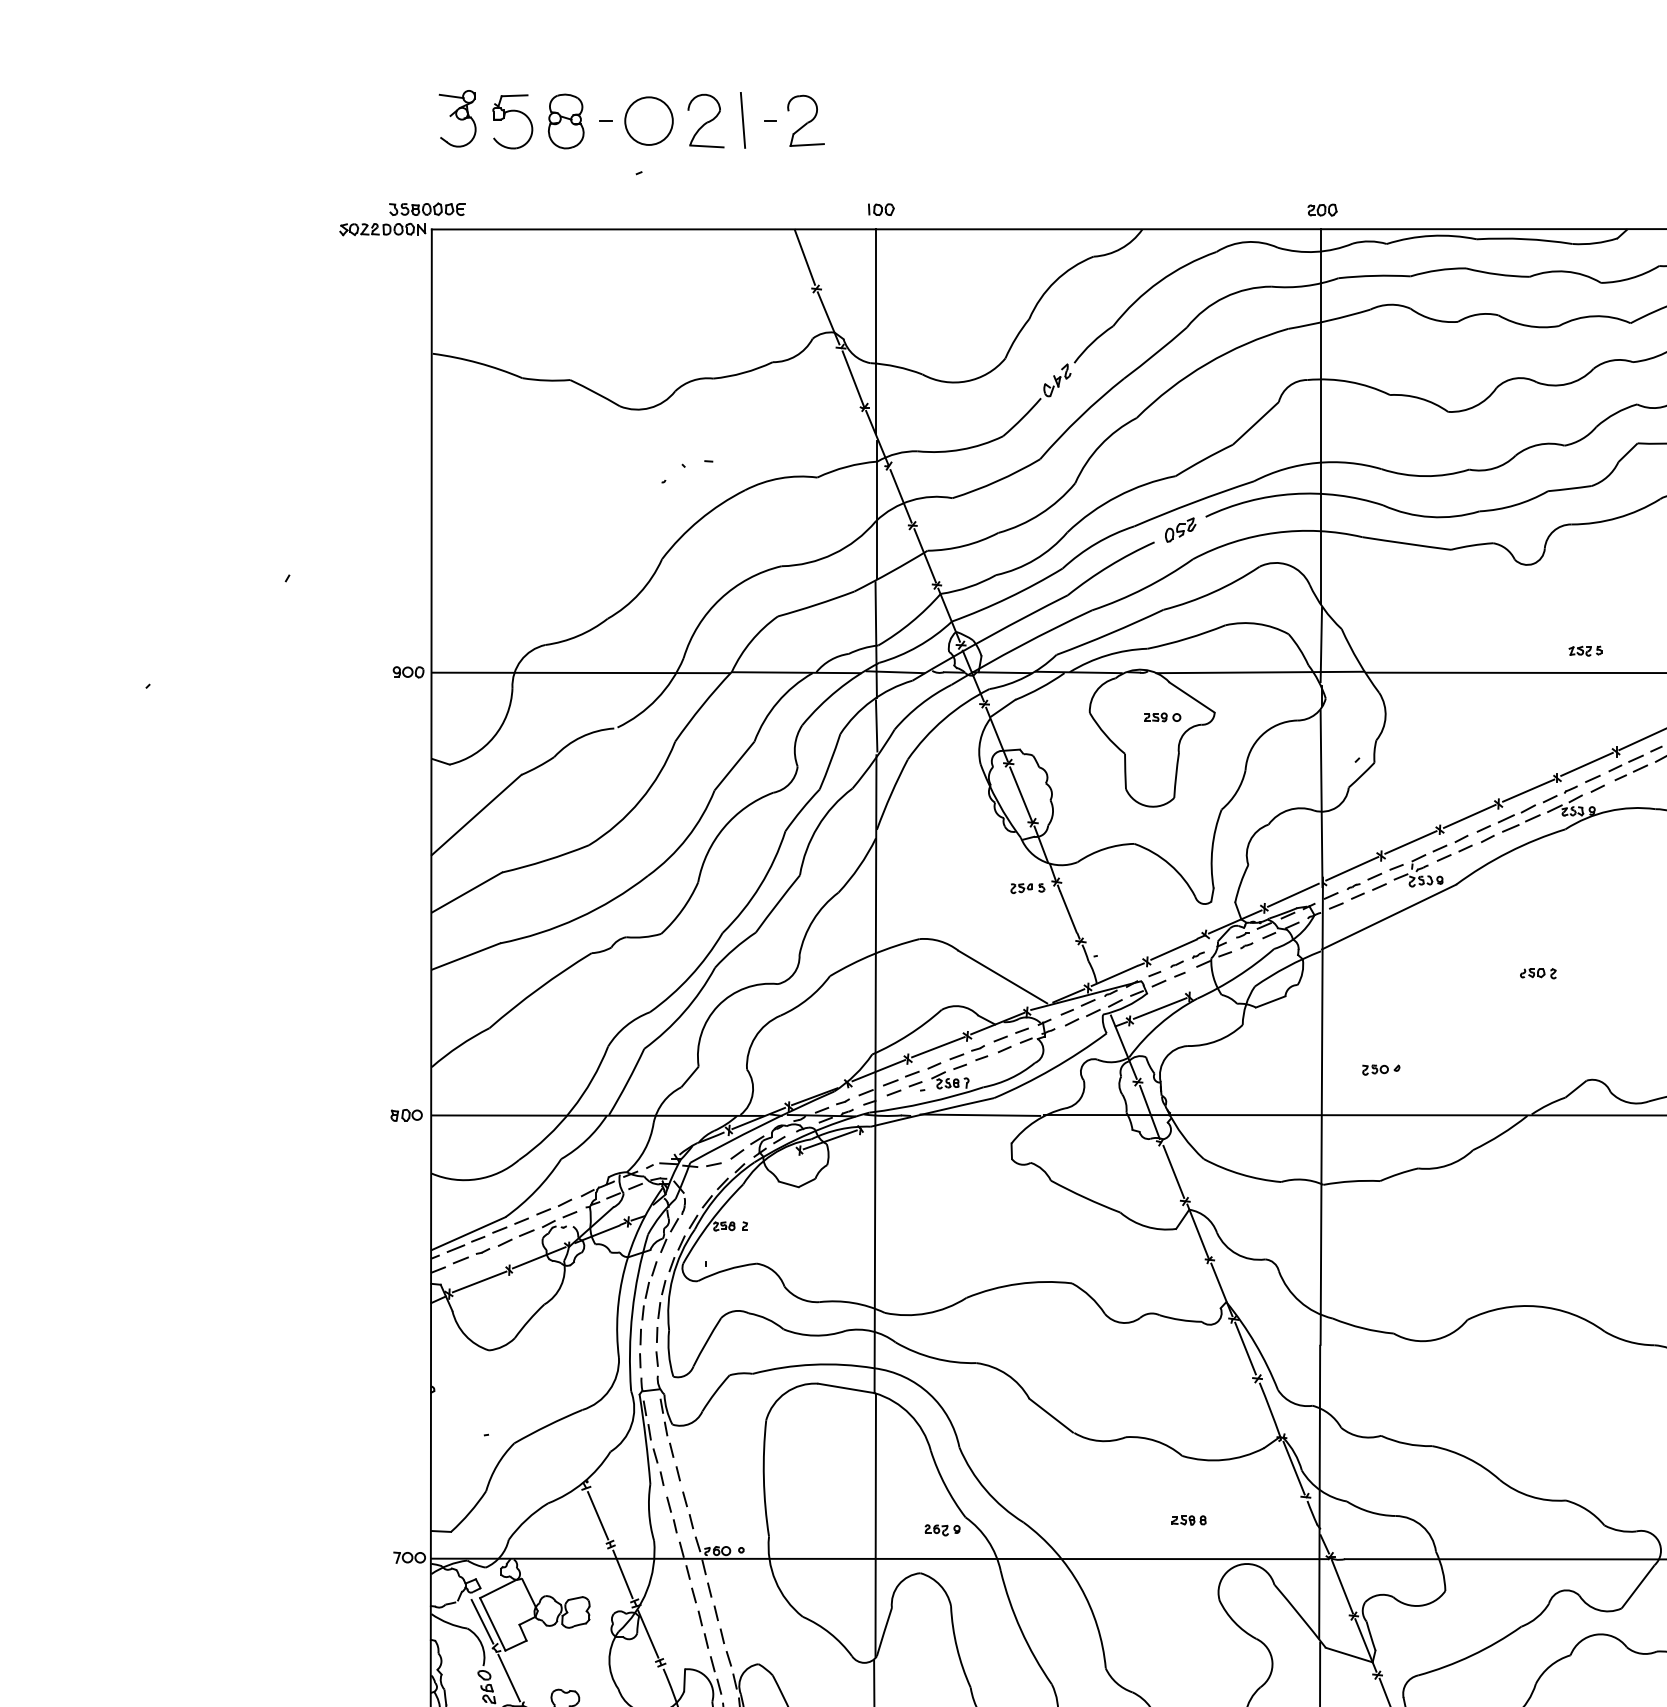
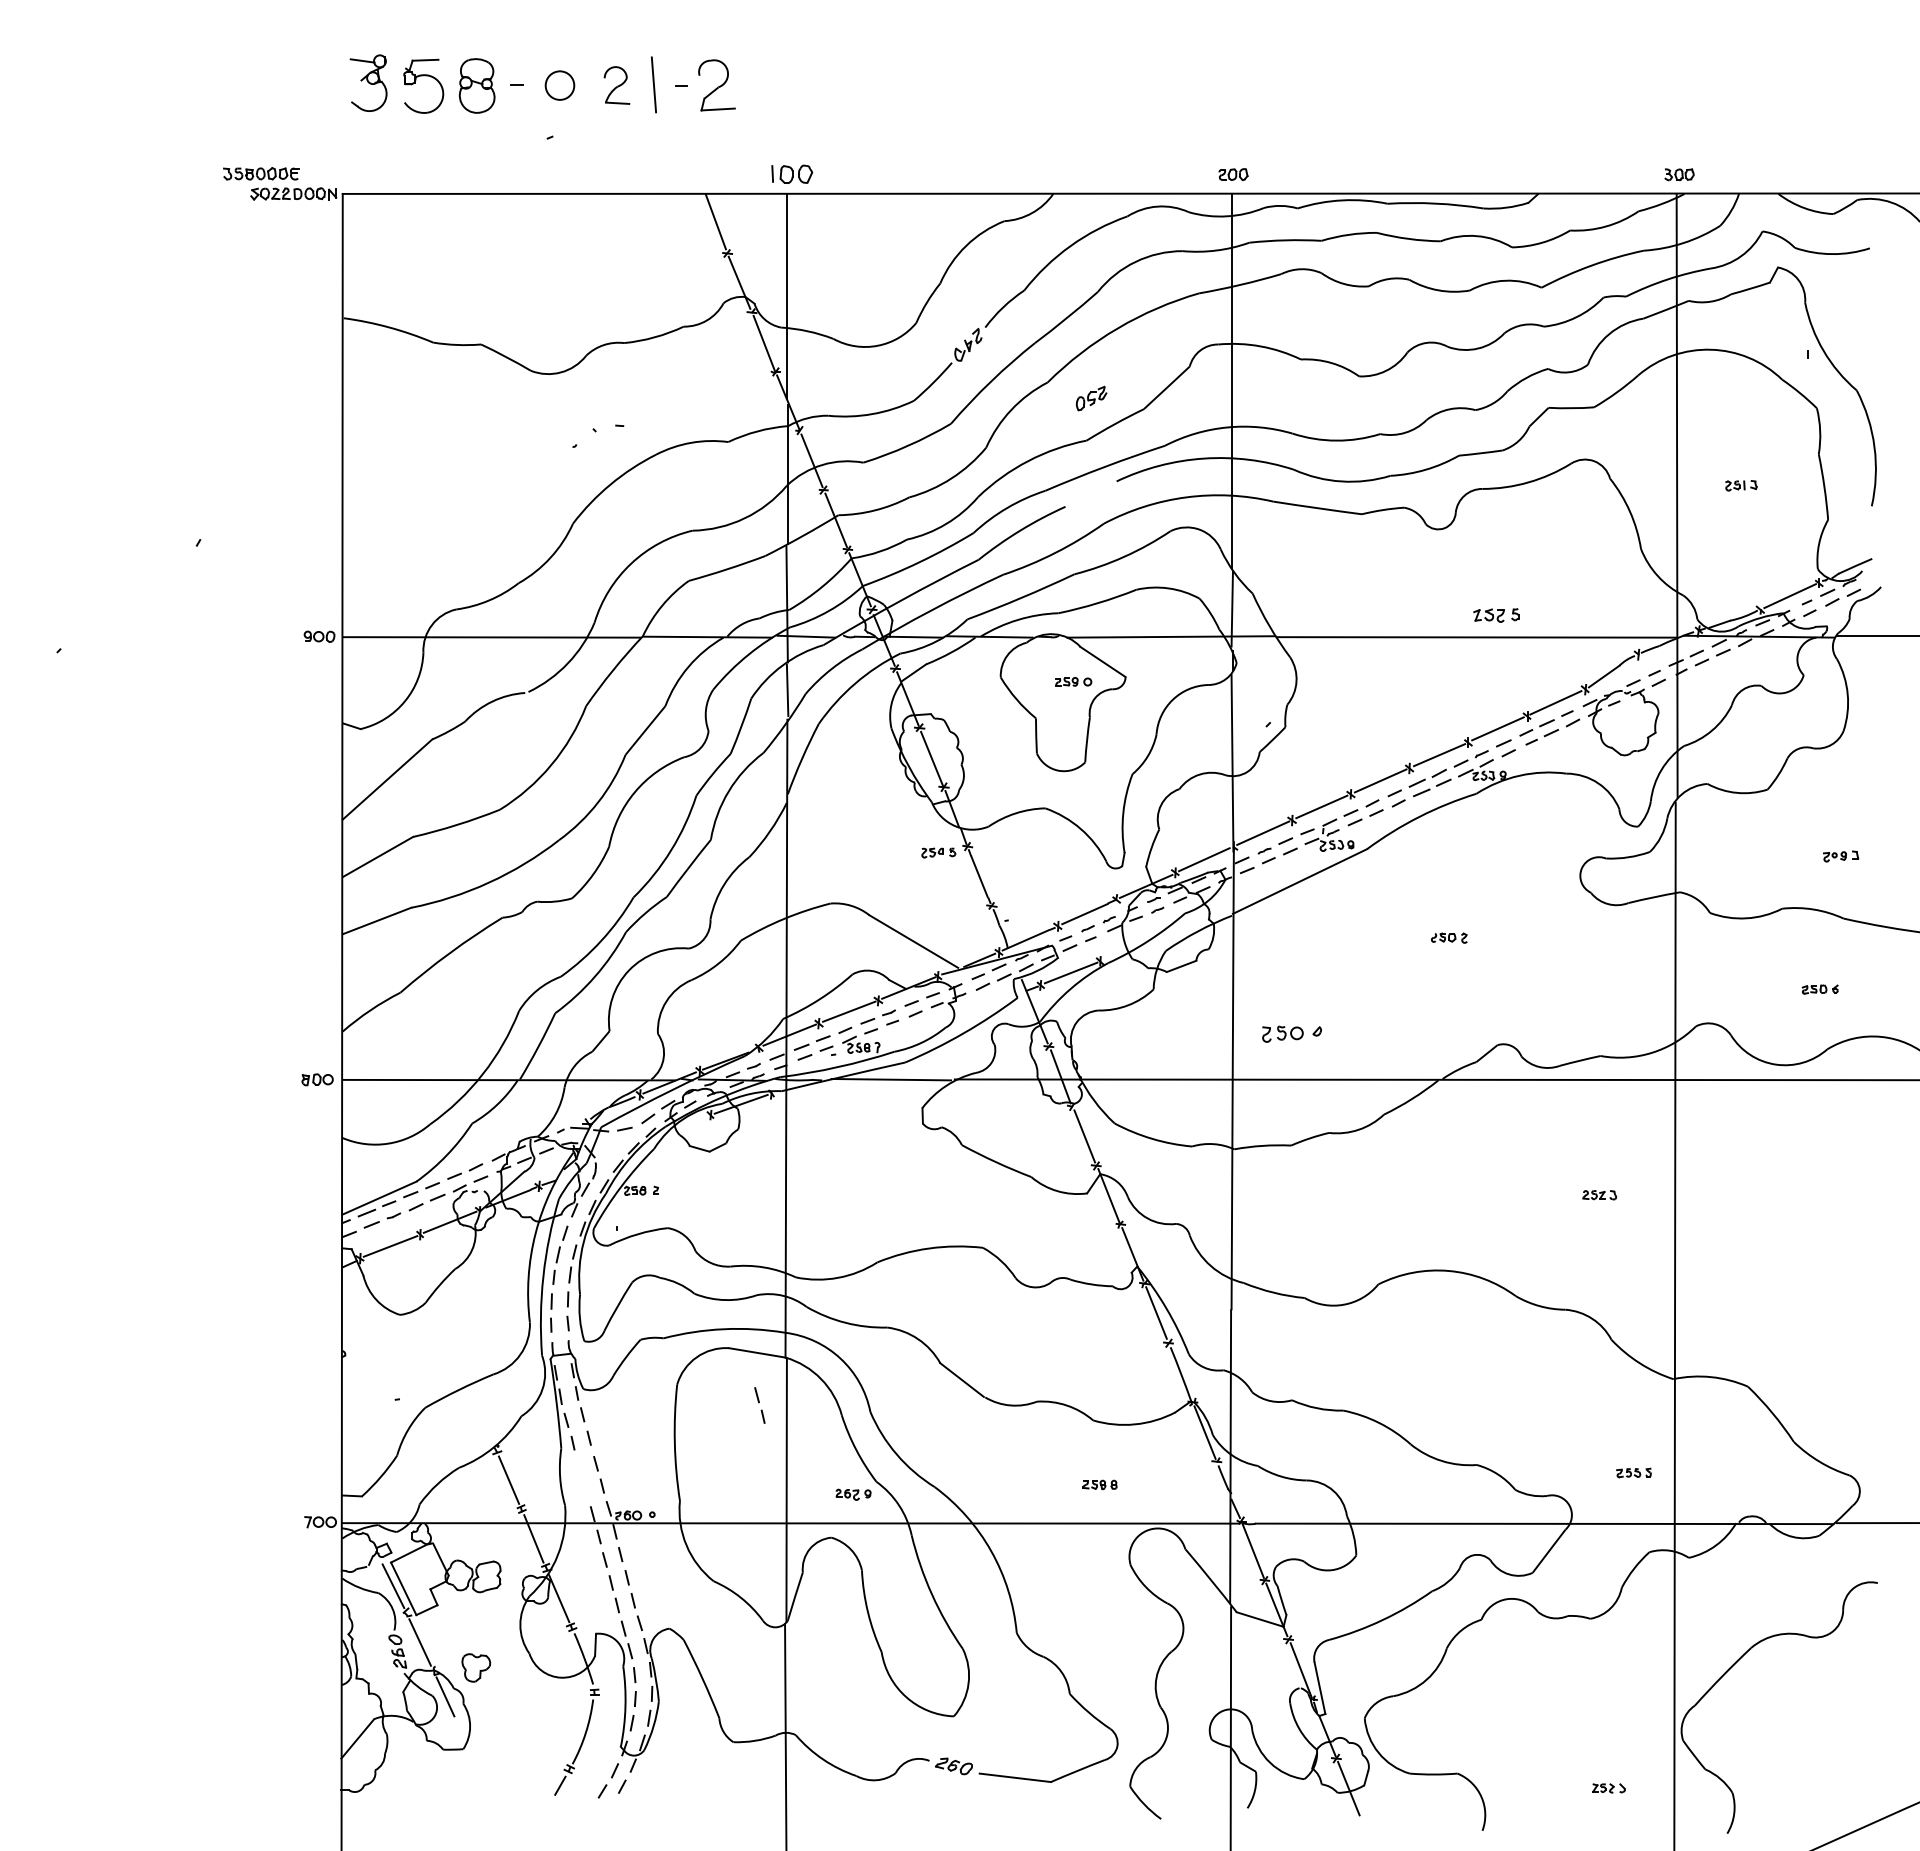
circle: (648, 121) -> (559, 85), size x0.6
part: (705, 121) -> (616, 85), size x0.7
part: (427, 209) -> (261, 173), moved
part: (881, 209) -> (792, 173), size x1.6
part: (1180, 530) -> (1091, 398), moved
part: (1585, 651) -> (1496, 615), size x1.4
part: (1381, 1070) -> (1292, 1034), size x1.6
part: (671, 1515) -> (759, 1405), moved

